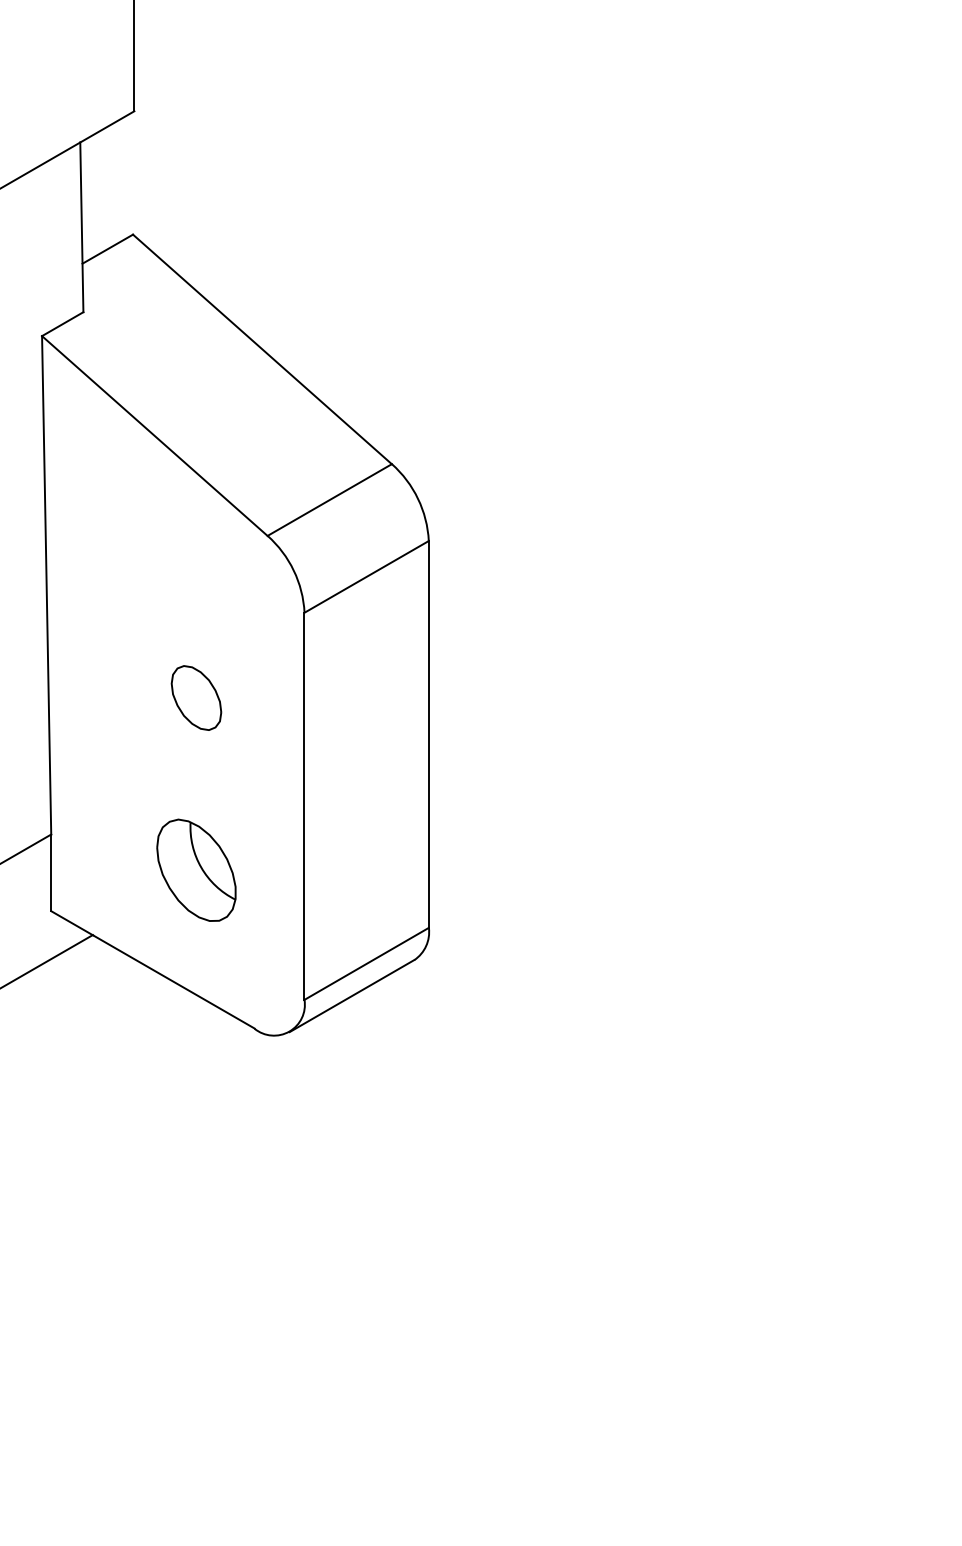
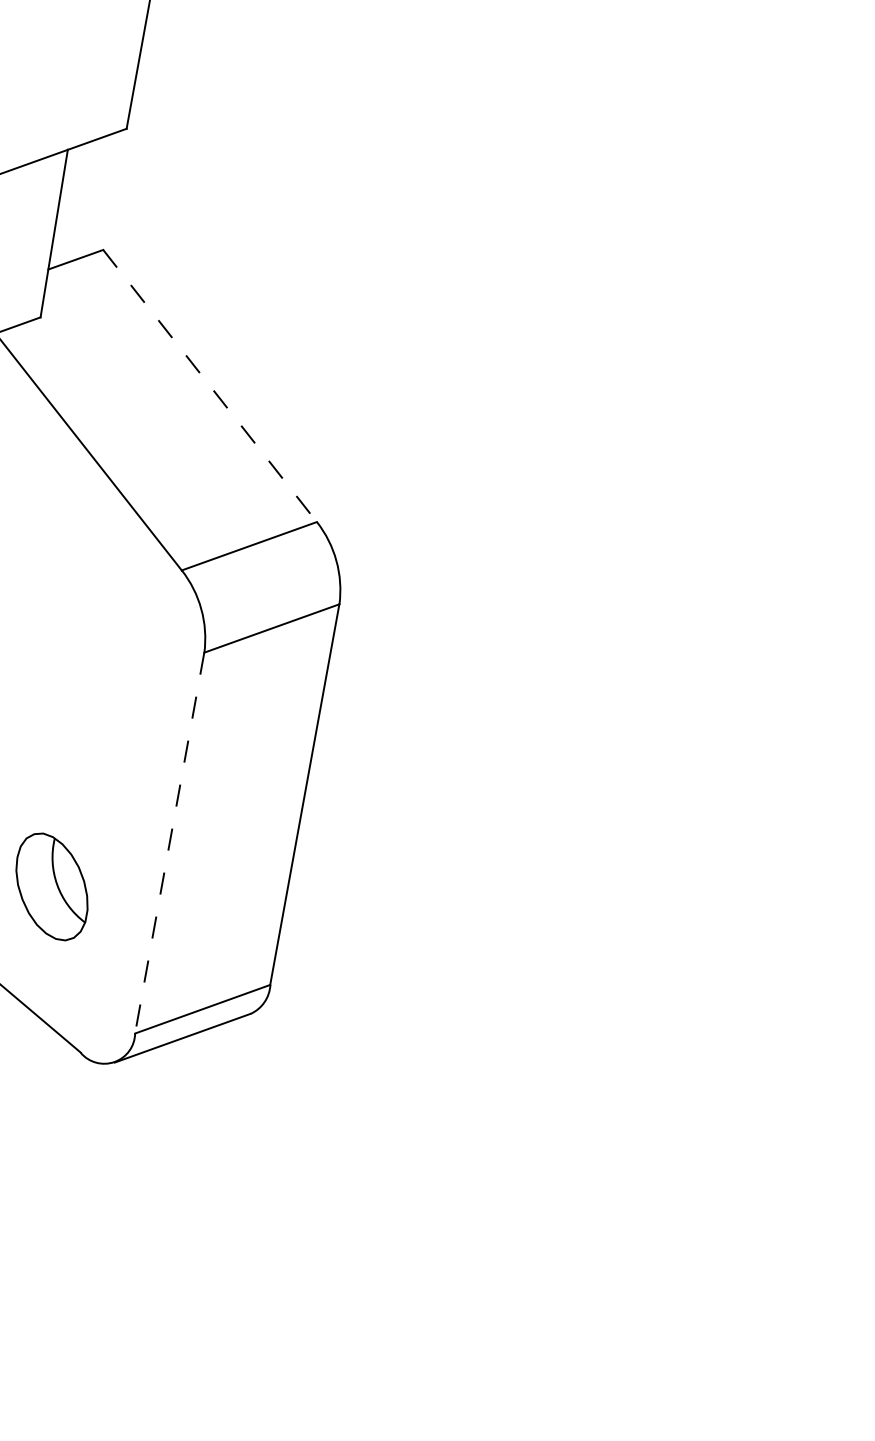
line: (262, 349) -> (210, 386), solid -> dashed
part: (196, 697) -> (82, 716), removed
line: (304, 806) -> (169, 843), solid -> dashed

